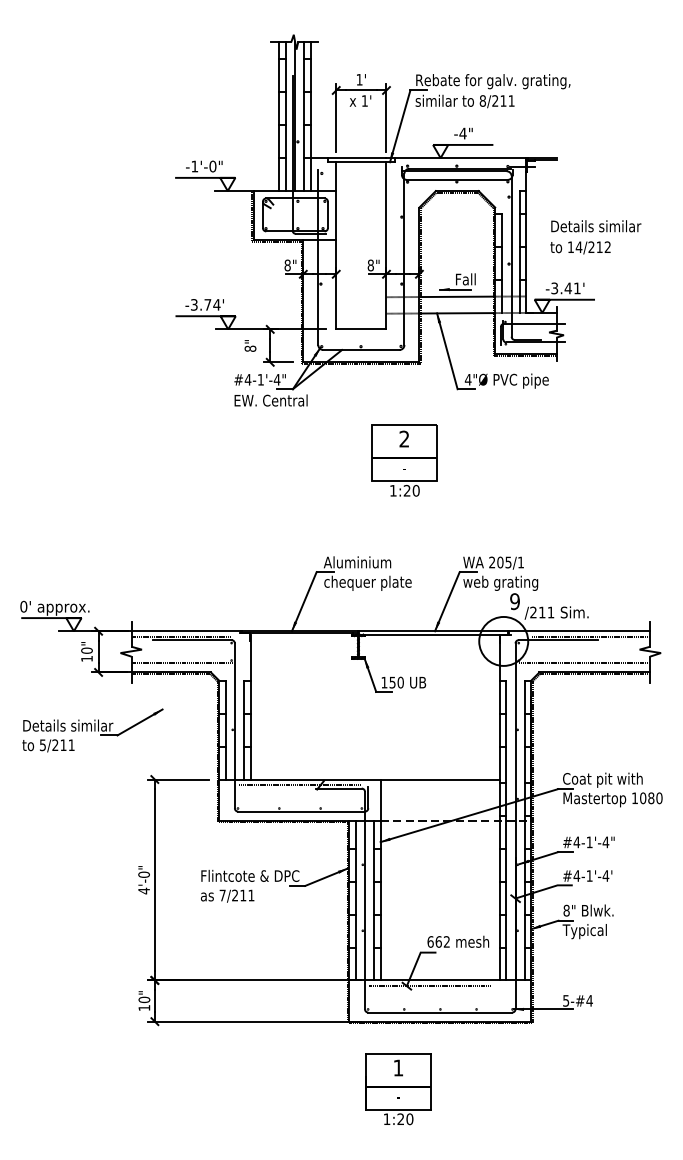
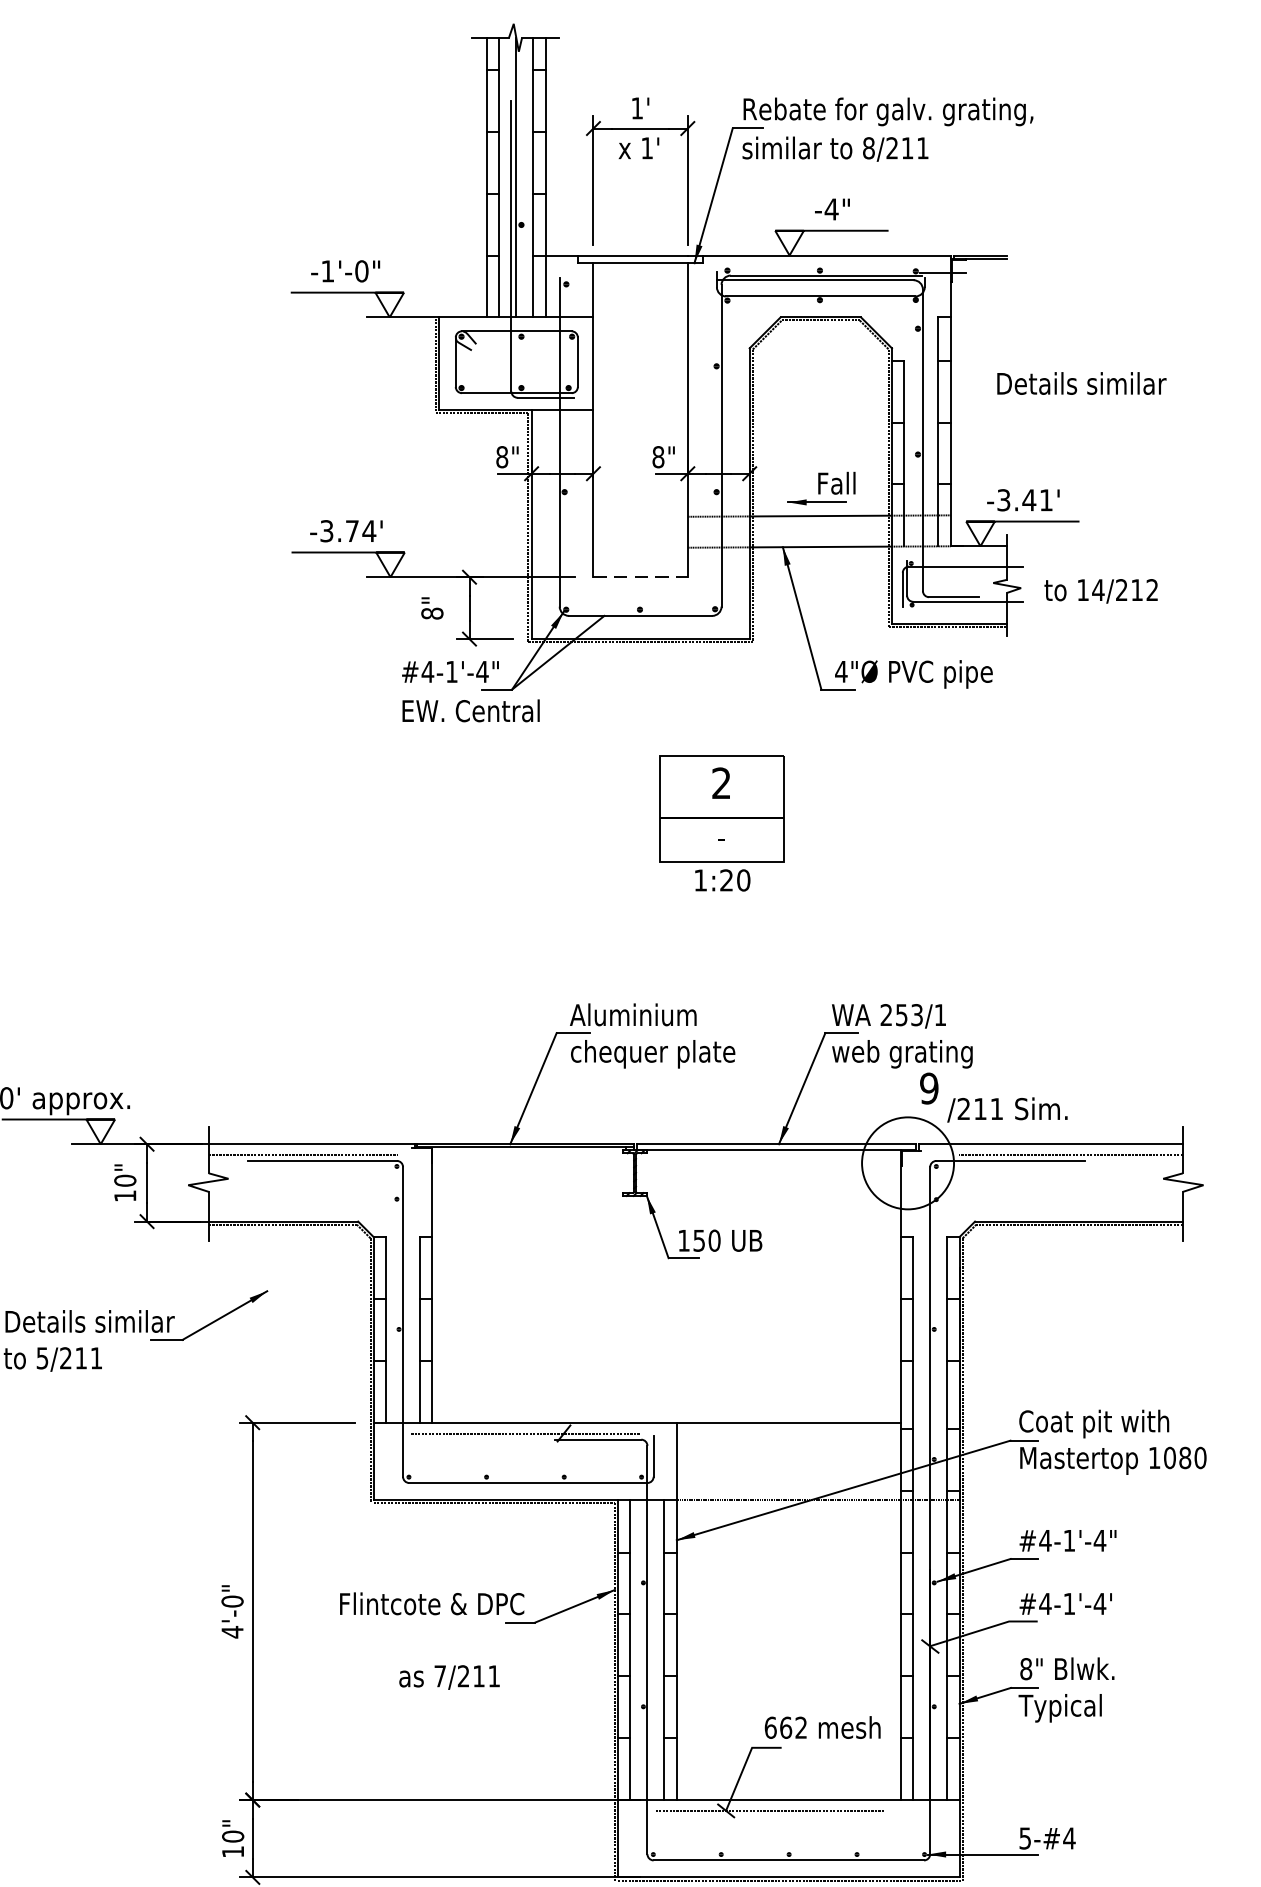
text: (580, 247) -> (1101, 590), moved
line: (361, 329) -> (640, 577), solid -> dashed
text: (504, 562) -> (909, 1015), 205/1 -> 253/1
line: (181, 663) -> (302, 1204), removed
line: (583, 663) -> (1057, 1204), removed
text: (227, 895) -> (449, 1676), moved

